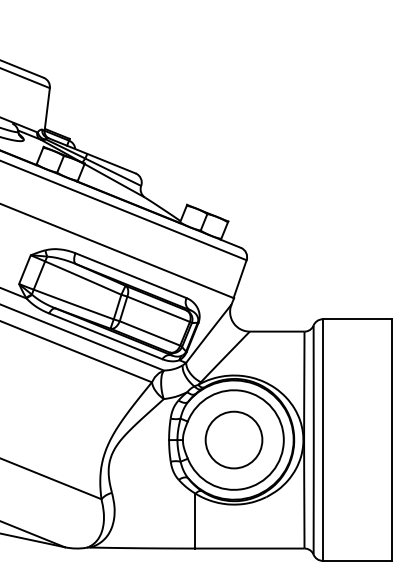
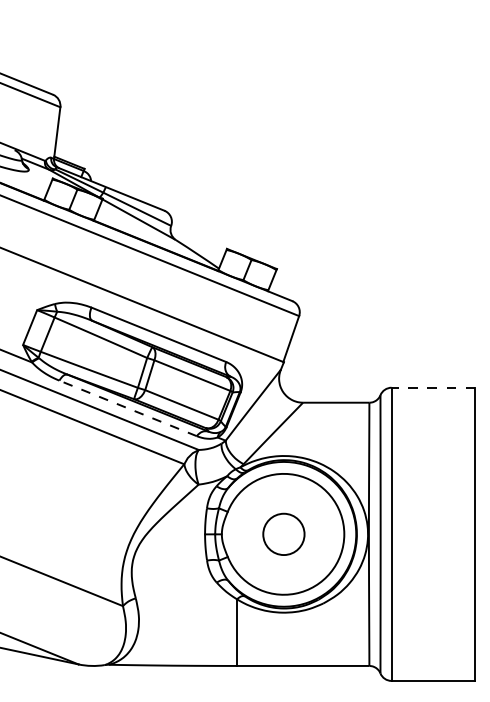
line: (357, 319) -> (433, 387), solid -> dashed
line: (105, 336) -> (127, 408), solid -> dashed
circle: (233, 440) -> (283, 534), size x0.6

